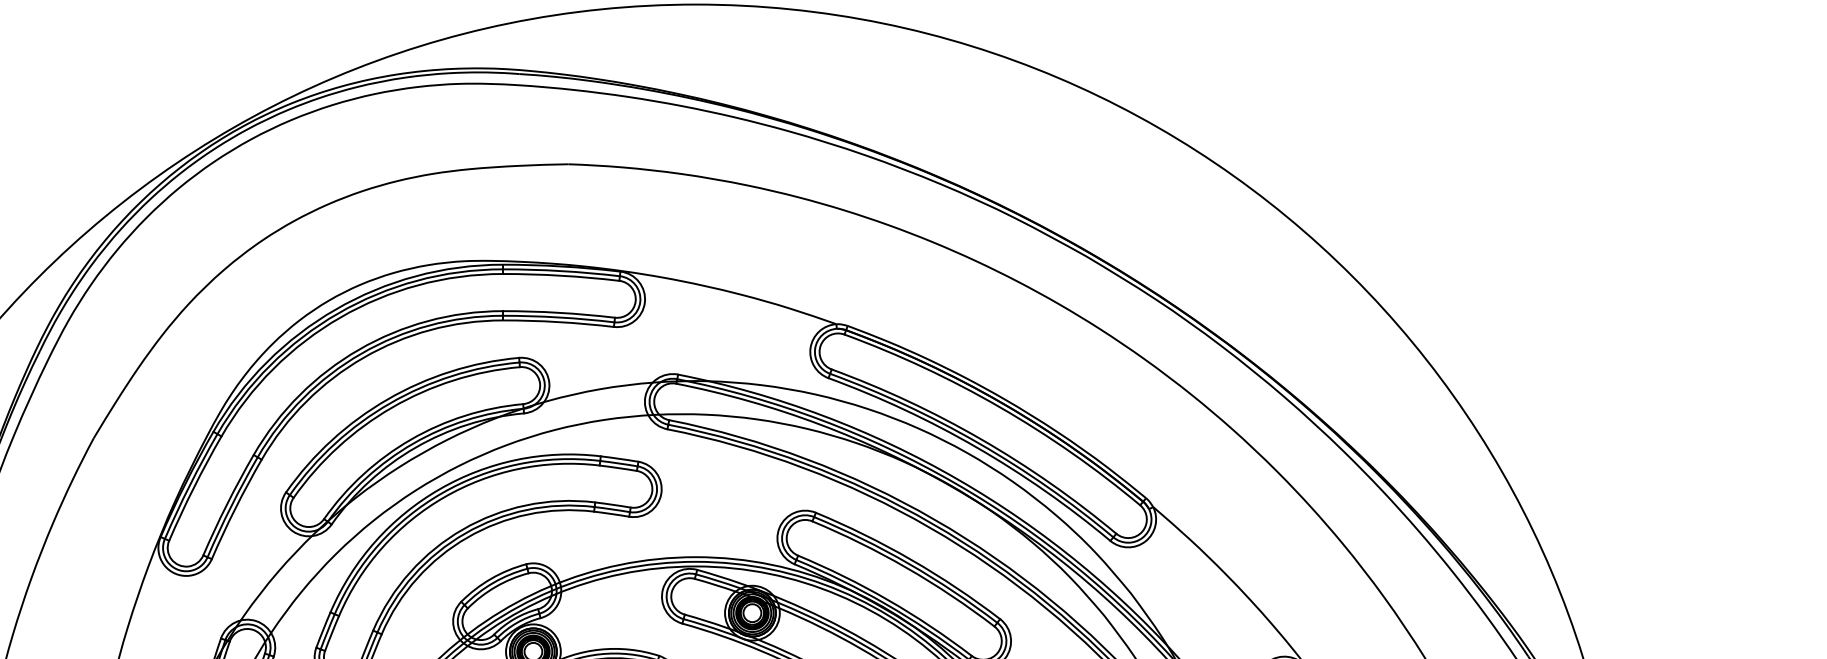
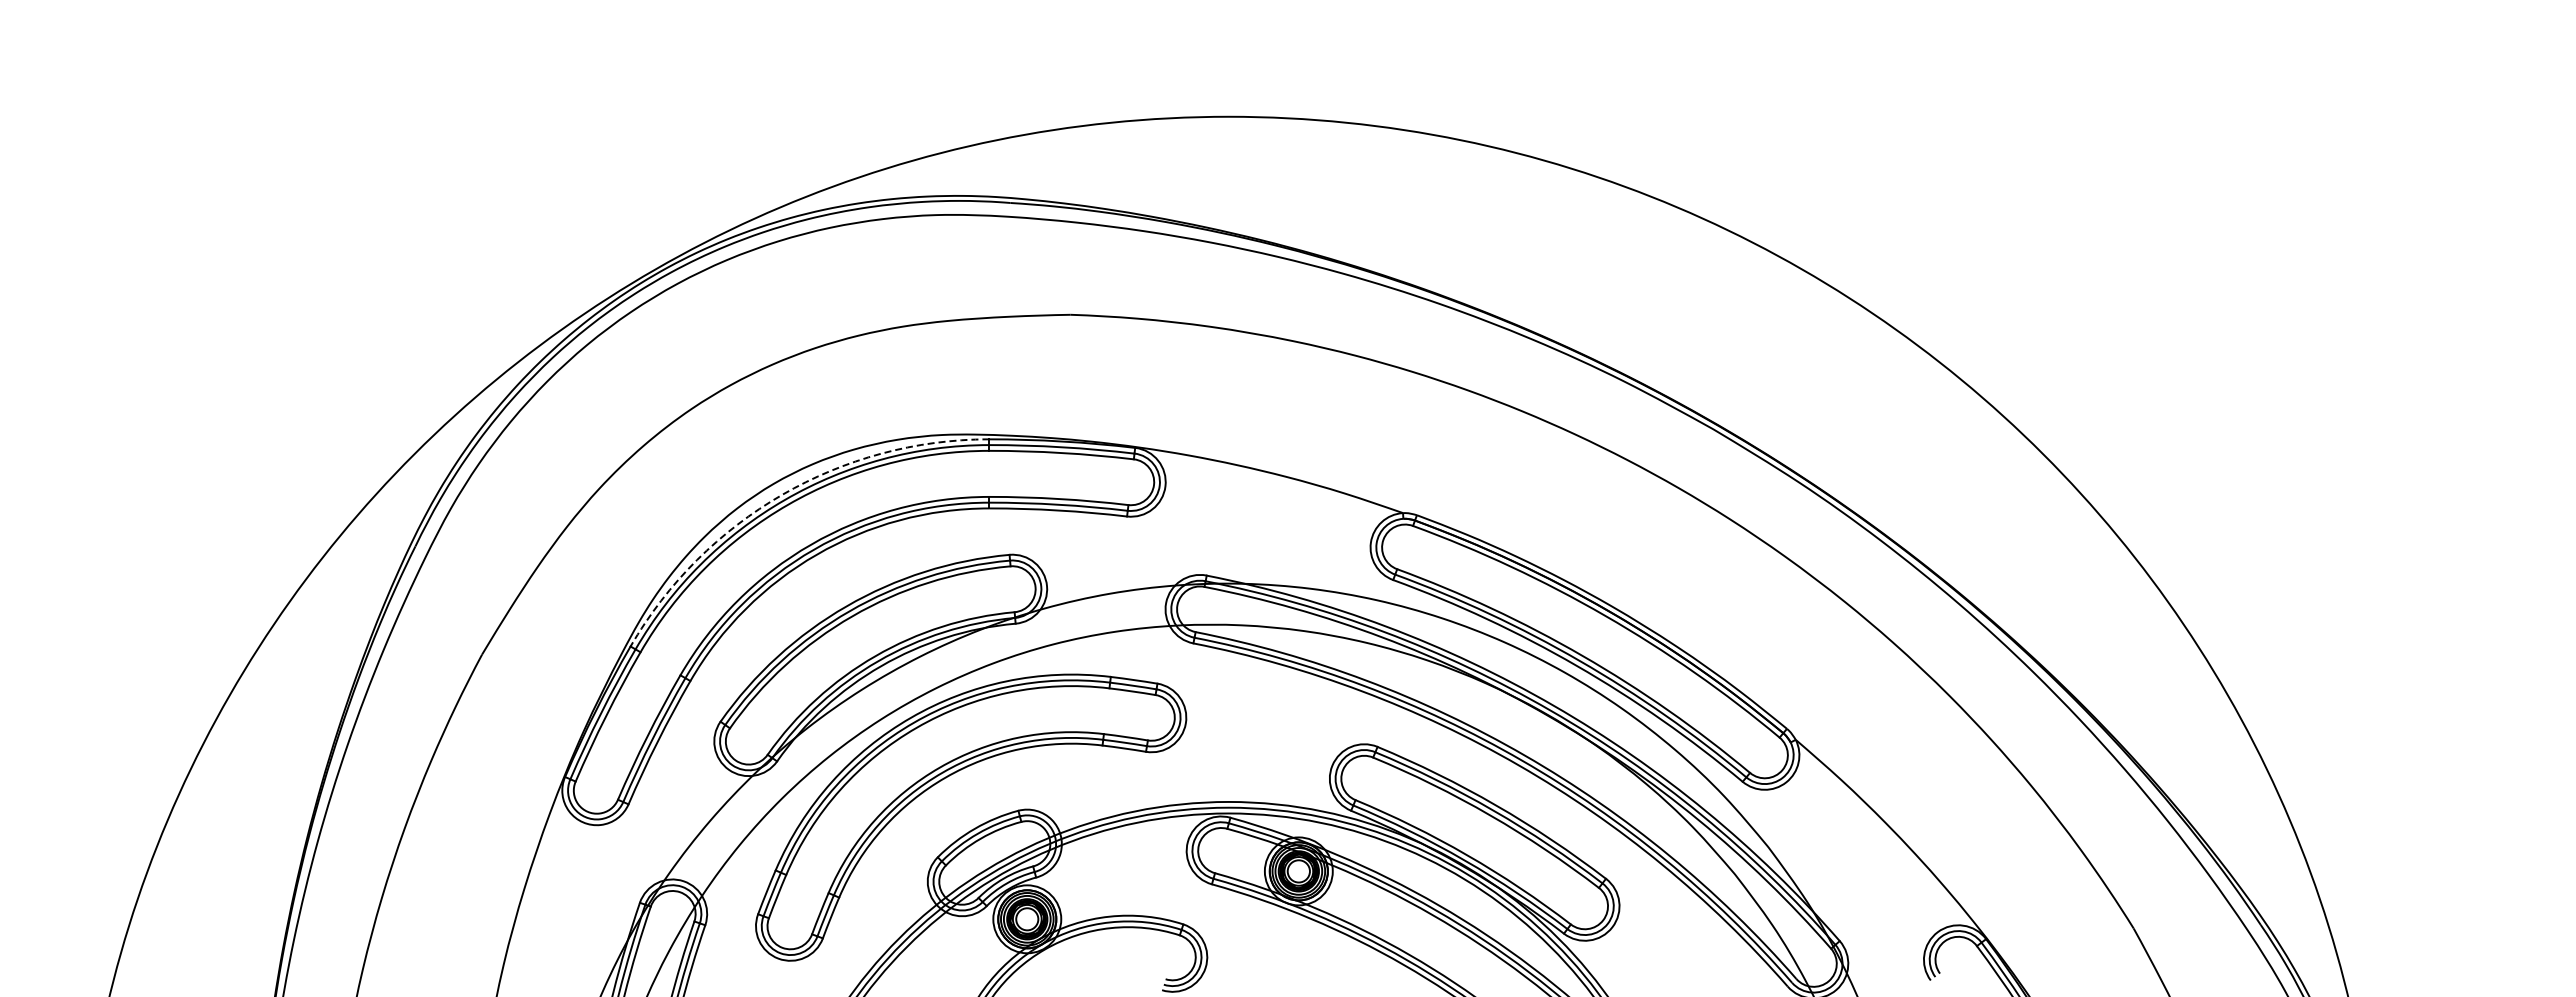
arc: (336, 309) -> (782, 494), solid -> dashed

